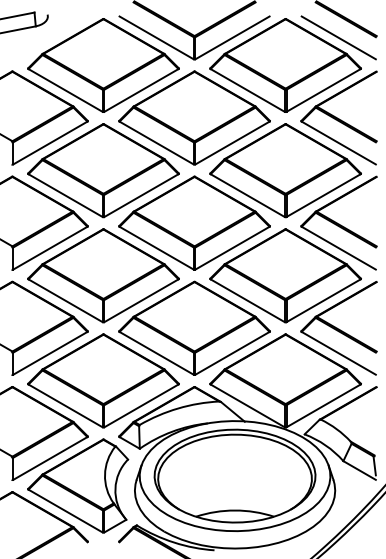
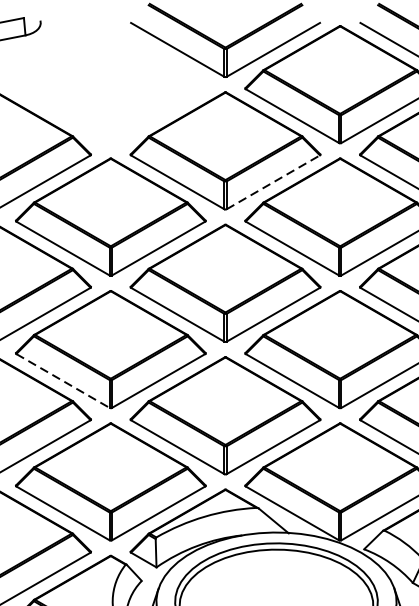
part: (103, 65) -> (110, 84), removed
line: (232, 143) -> (273, 182), solid -> dashed
line: (65, 300) -> (62, 380), solid -> dashed

